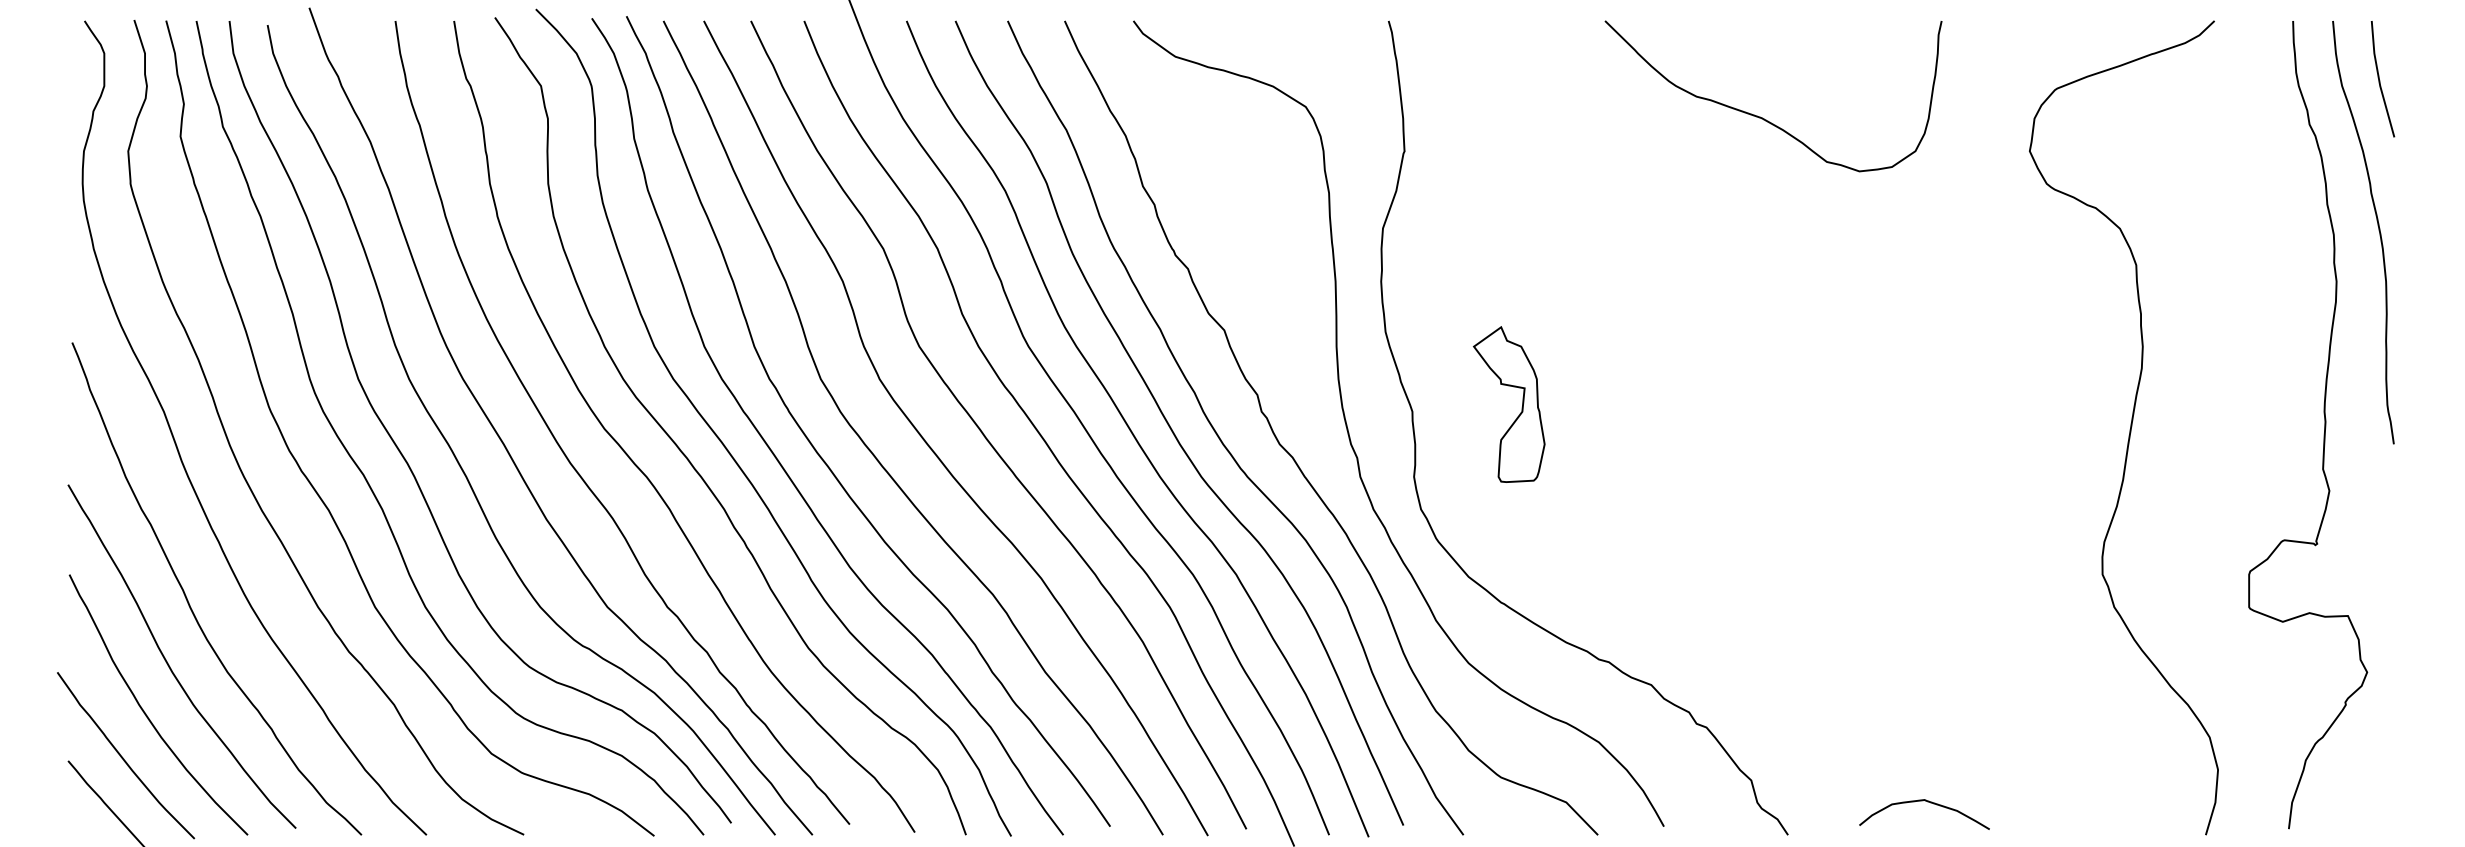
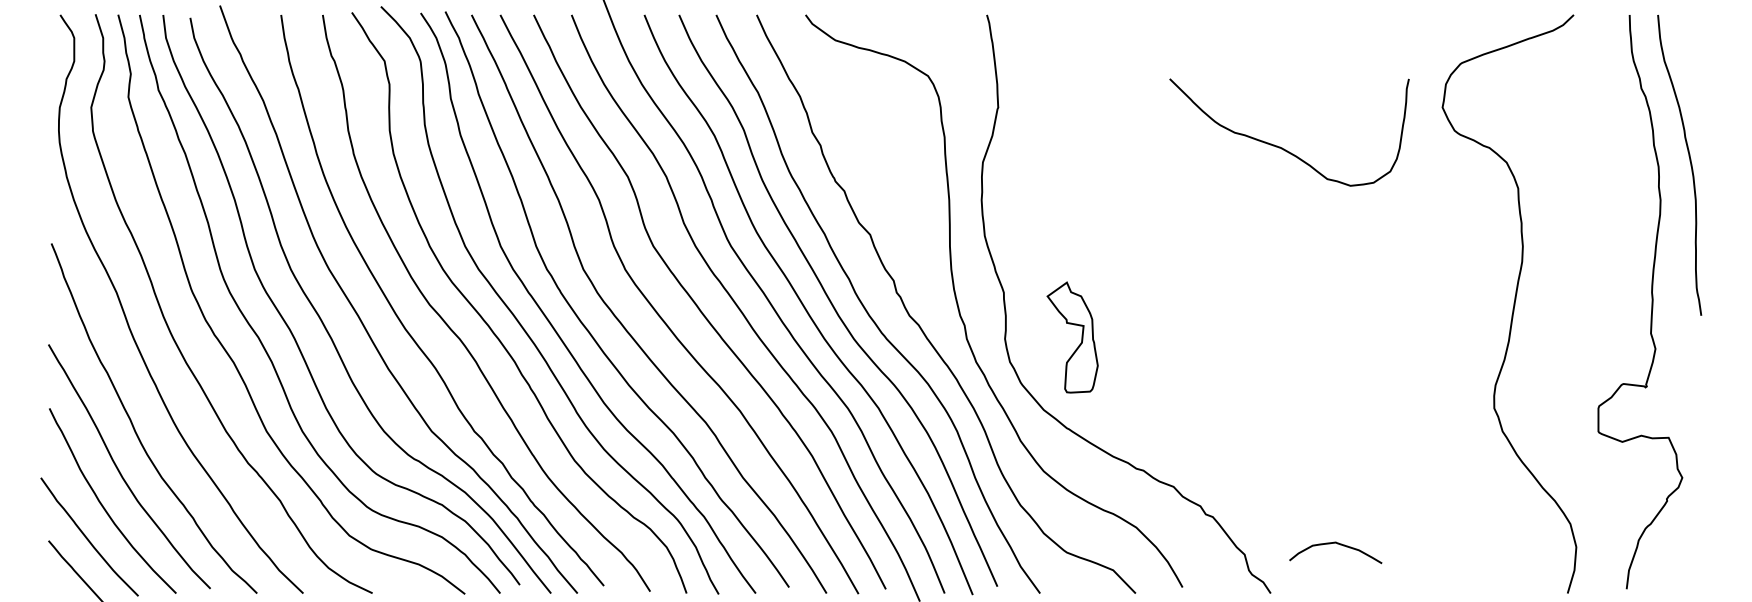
line: (2380, 79) -> (1691, 56), removed
curve: (1763, 117) -> (1282, 147), moved
part: (1521, 404) -> (1081, 337), moved
curve: (1926, 802) -> (1337, 544), moved

